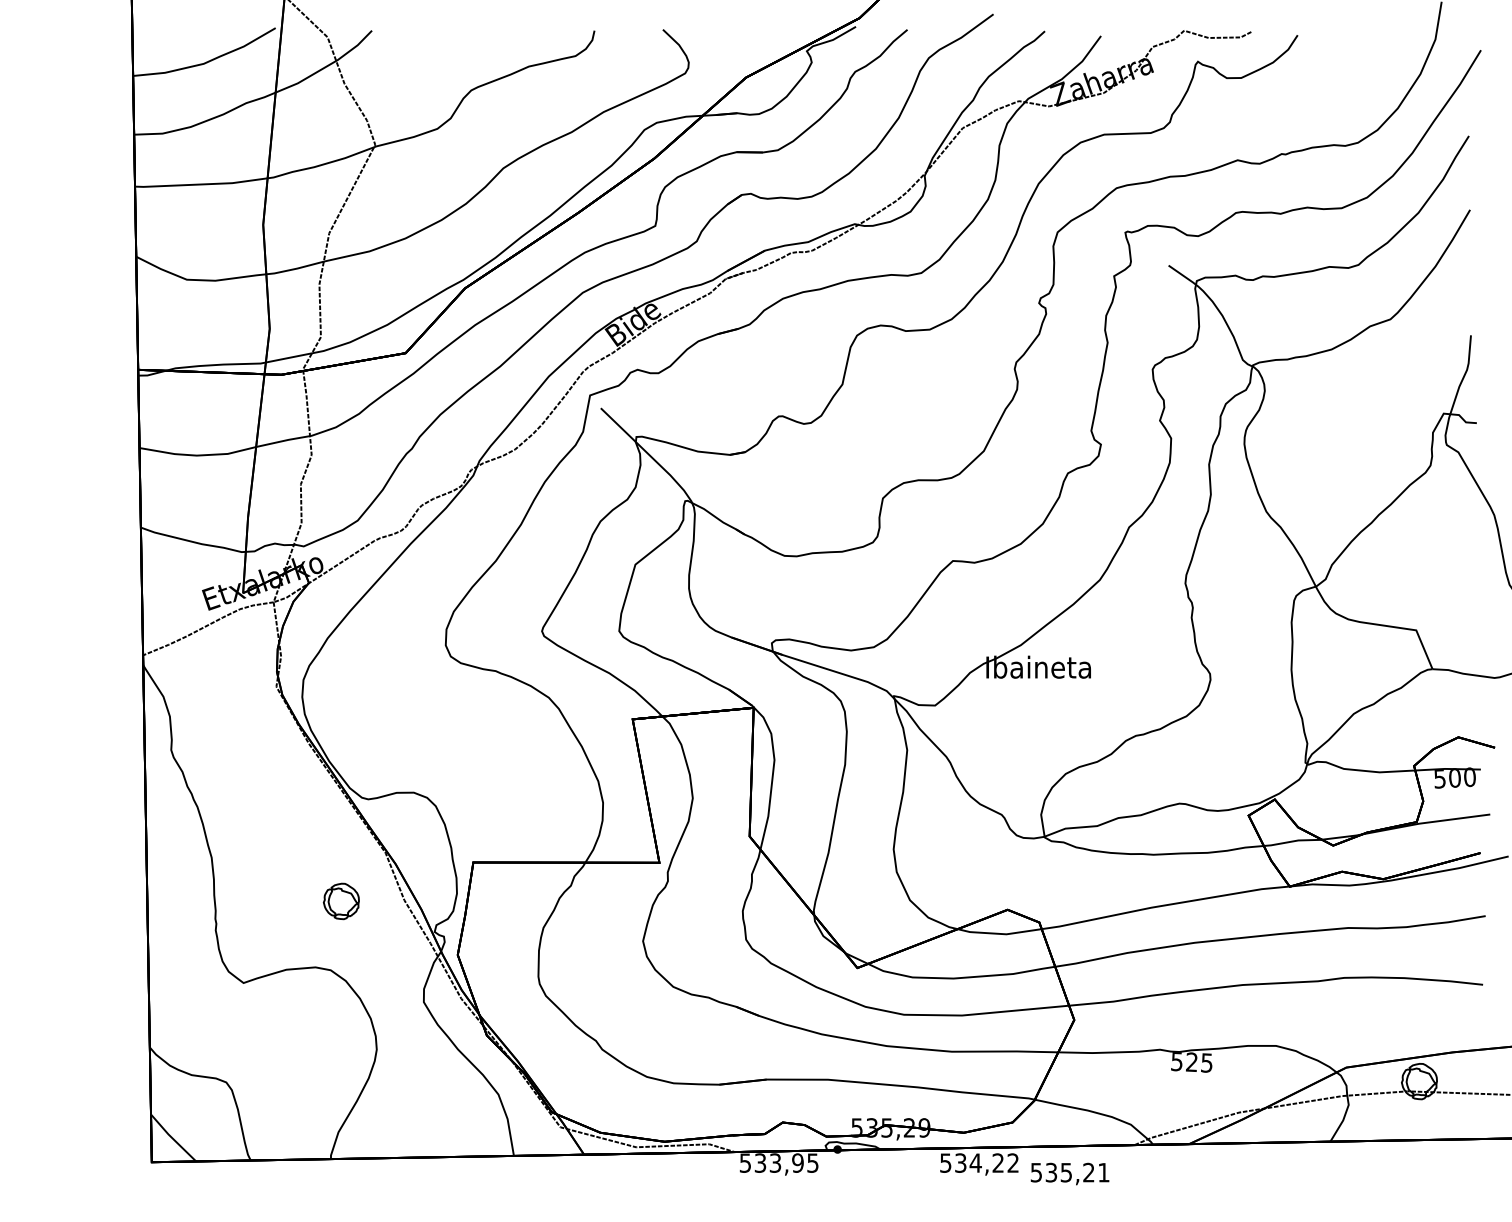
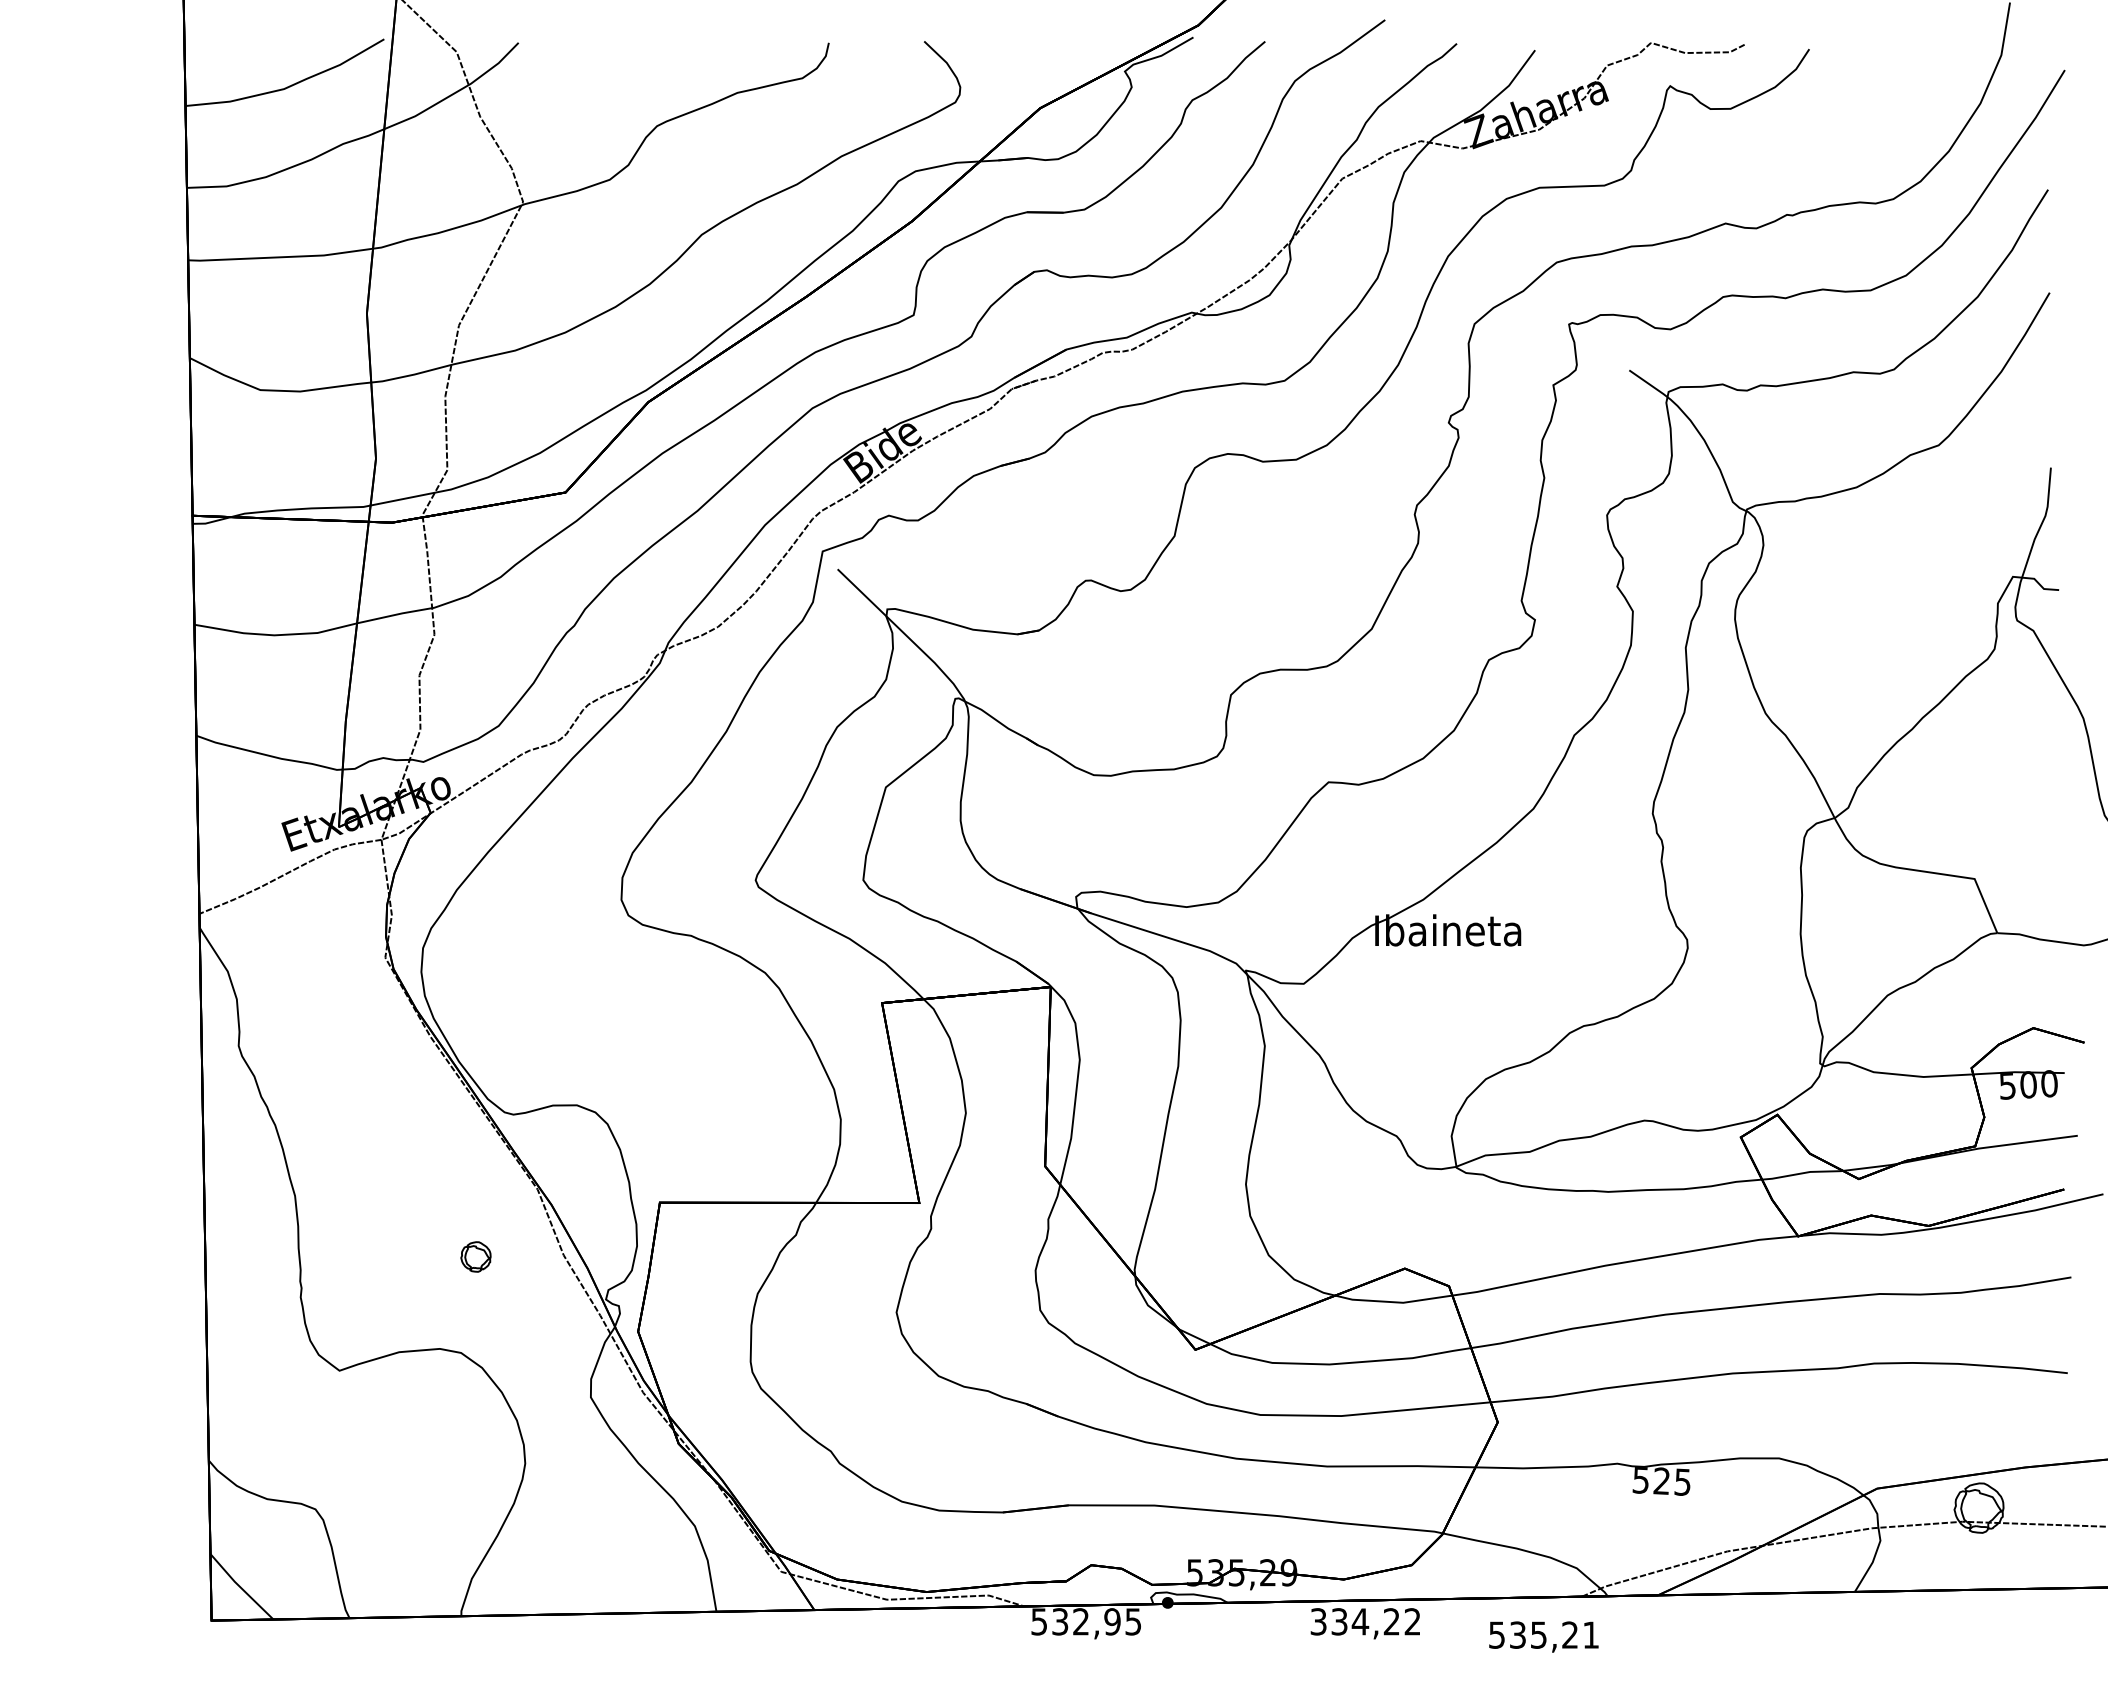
part: (341, 901) -> (475, 1256), size x0.6
text: (775, 1162) -> (1080, 1621), 533,95 -> 532,95
text: (945, 1162) -> (1318, 1621), 534,22 -> 334,22
text: (1069, 1173) -> (1543, 1636), moved

